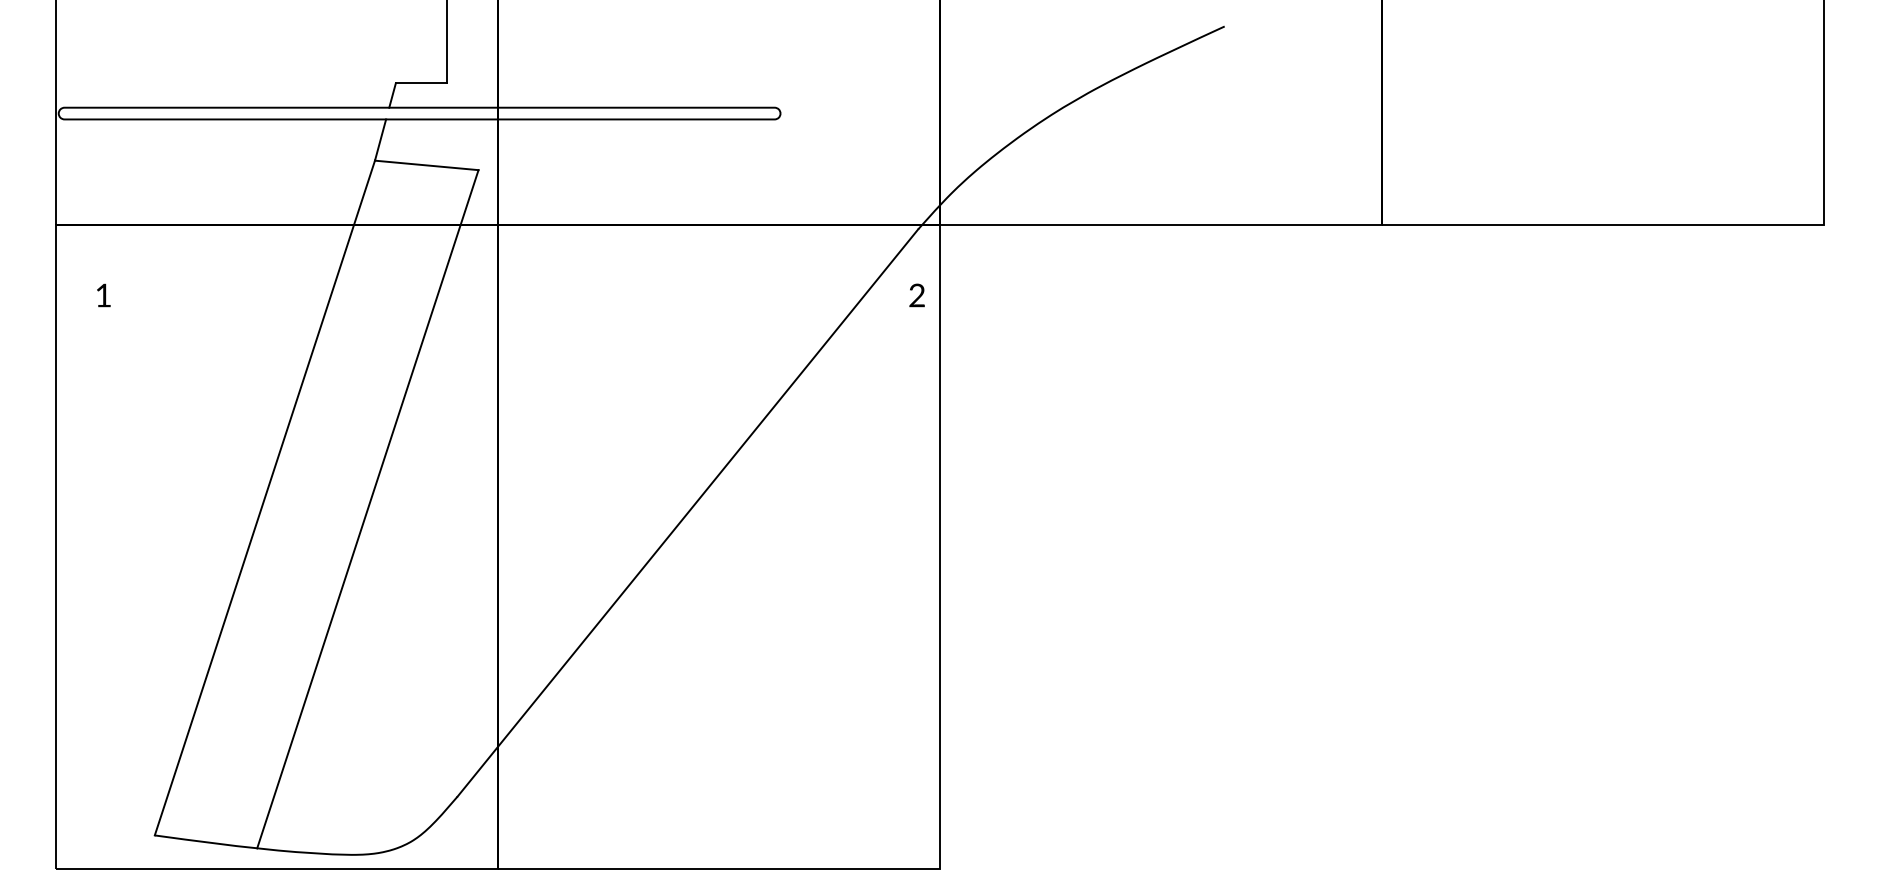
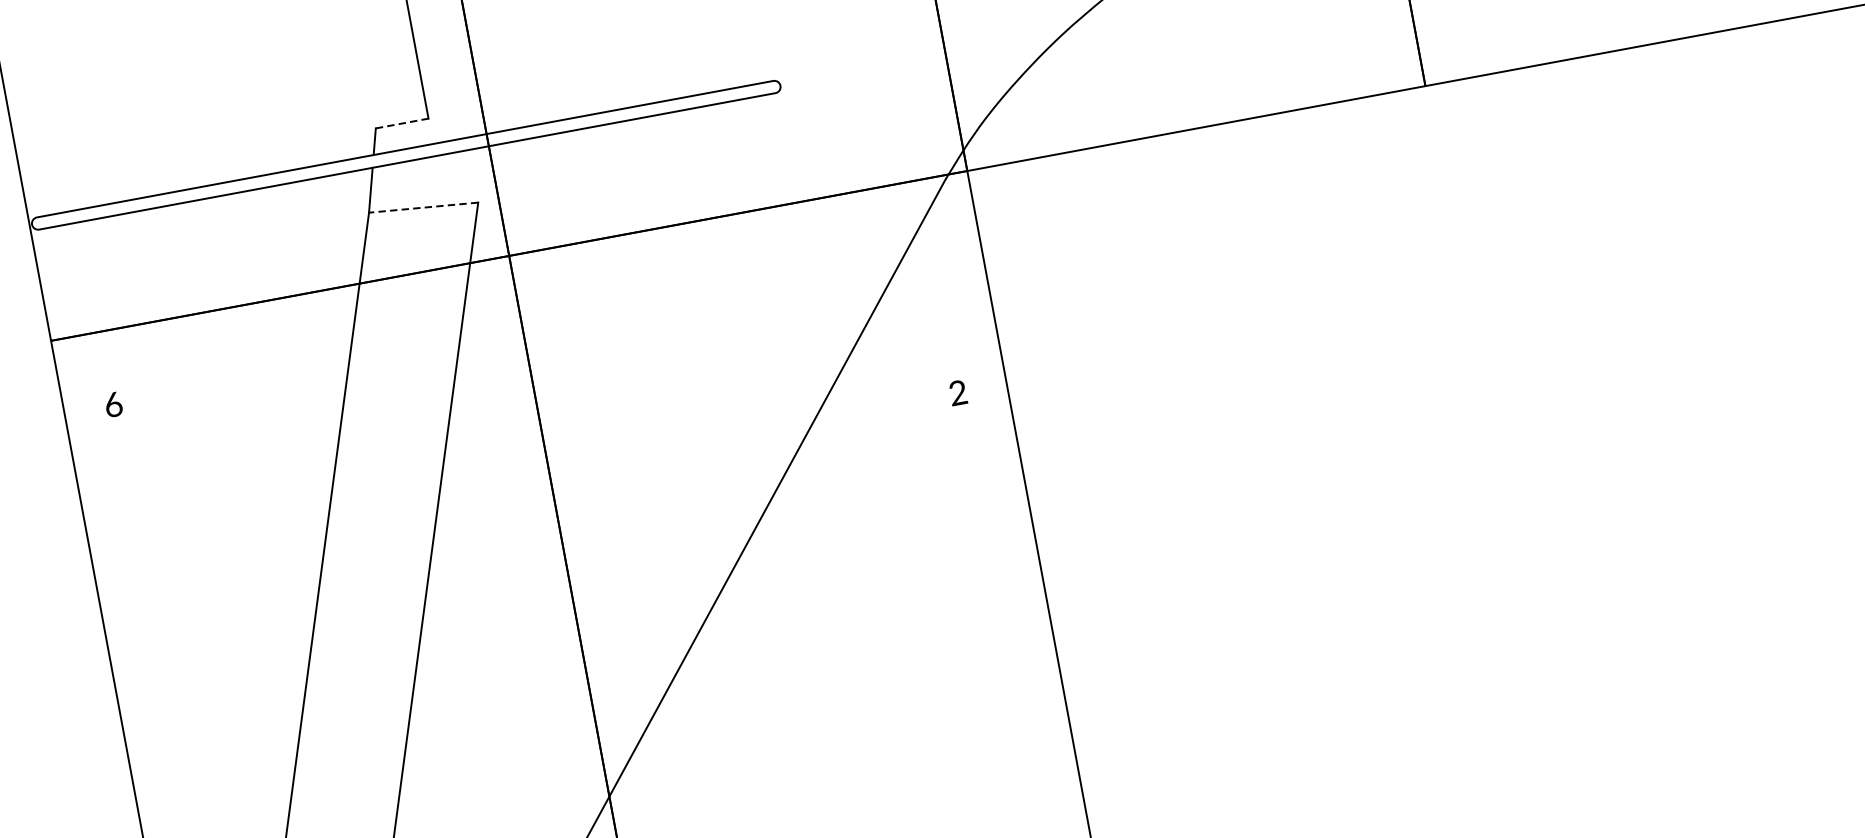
line: (421, 83) -> (402, 123), solid -> dashed
line: (426, 165) -> (423, 207), solid -> dashed
text: (103, 295) -> (113, 404), 1 -> 6
text: (916, 295) -> (957, 393), moved

